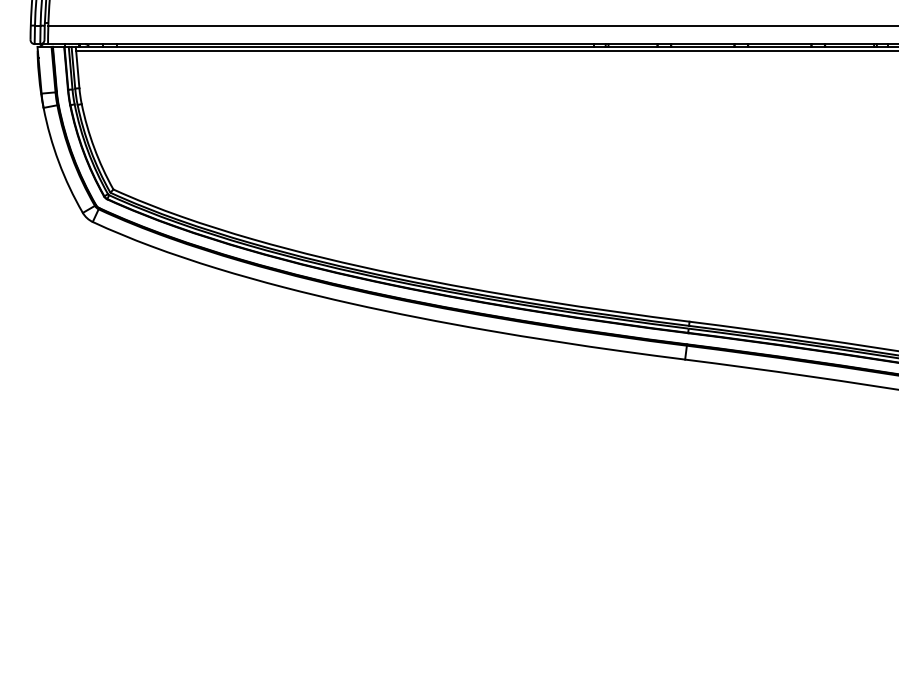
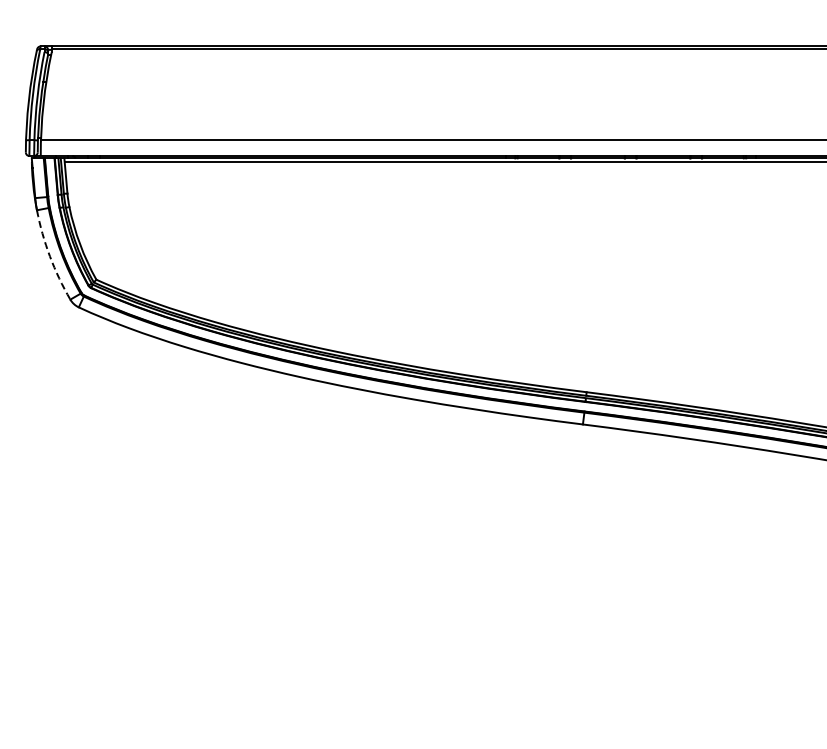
arc: (58, 162) -> (49, 256), solid -> dashed

